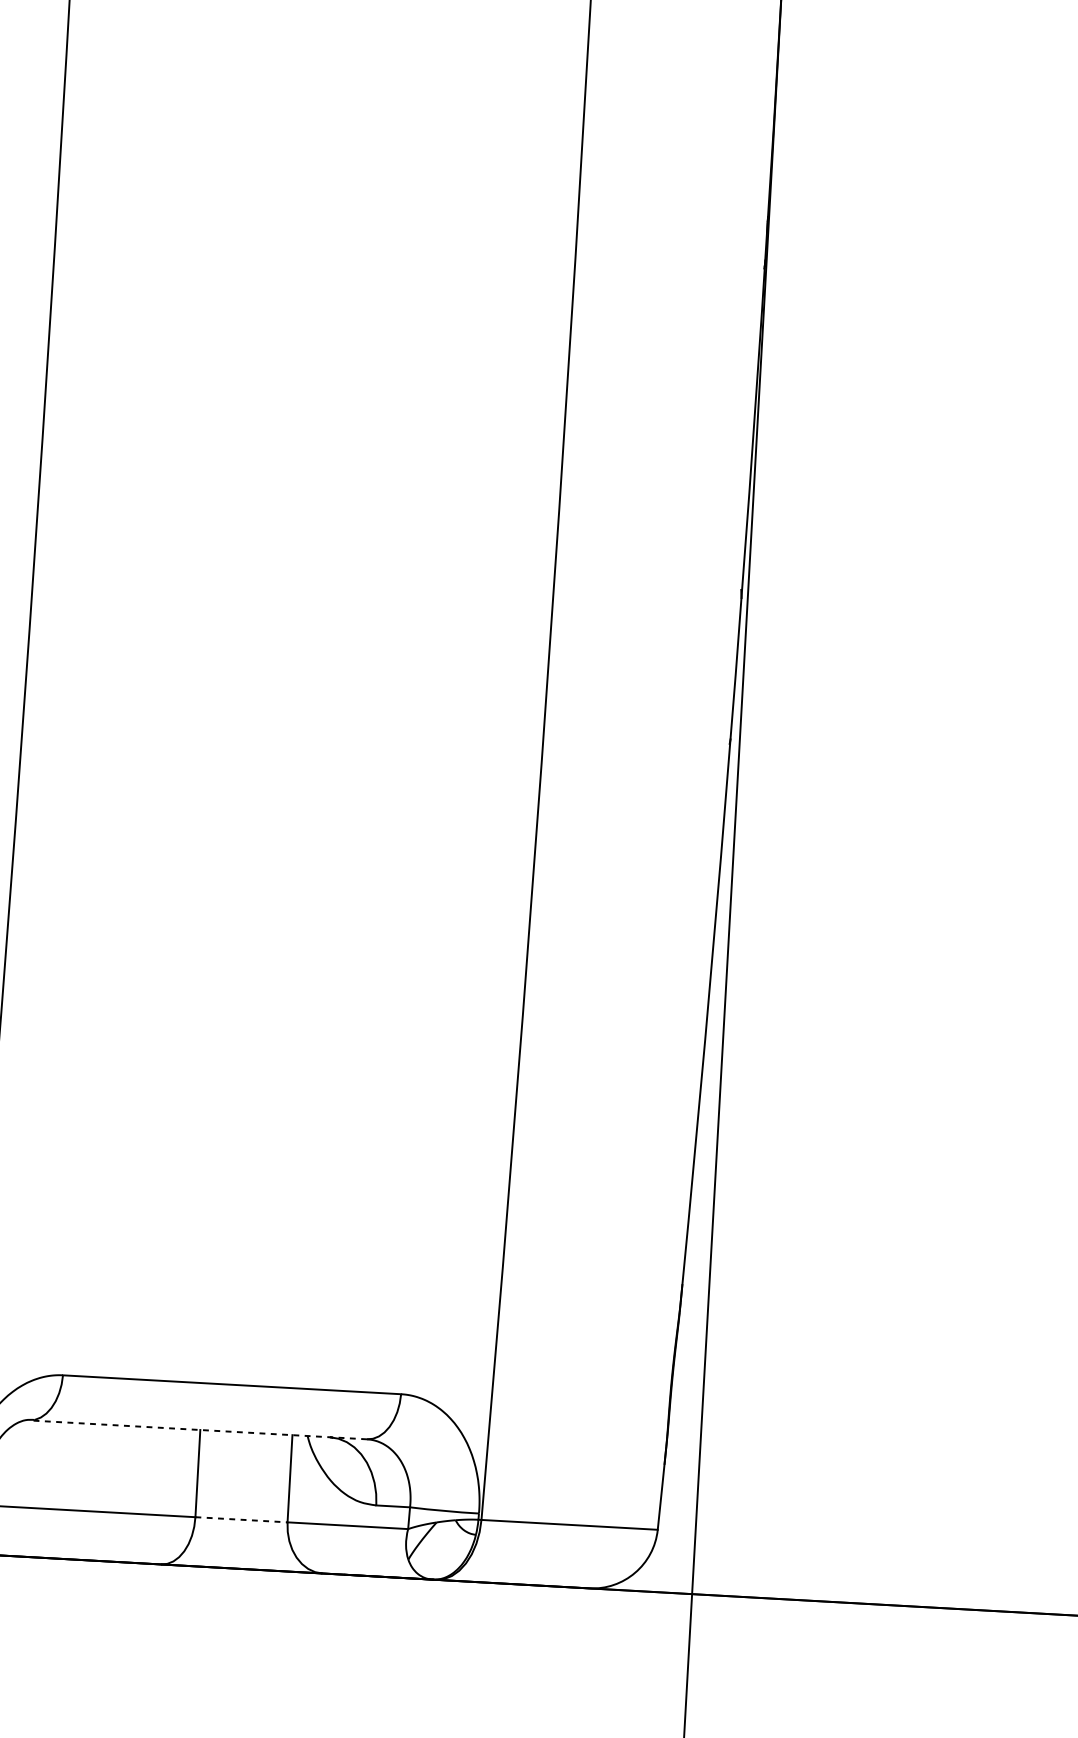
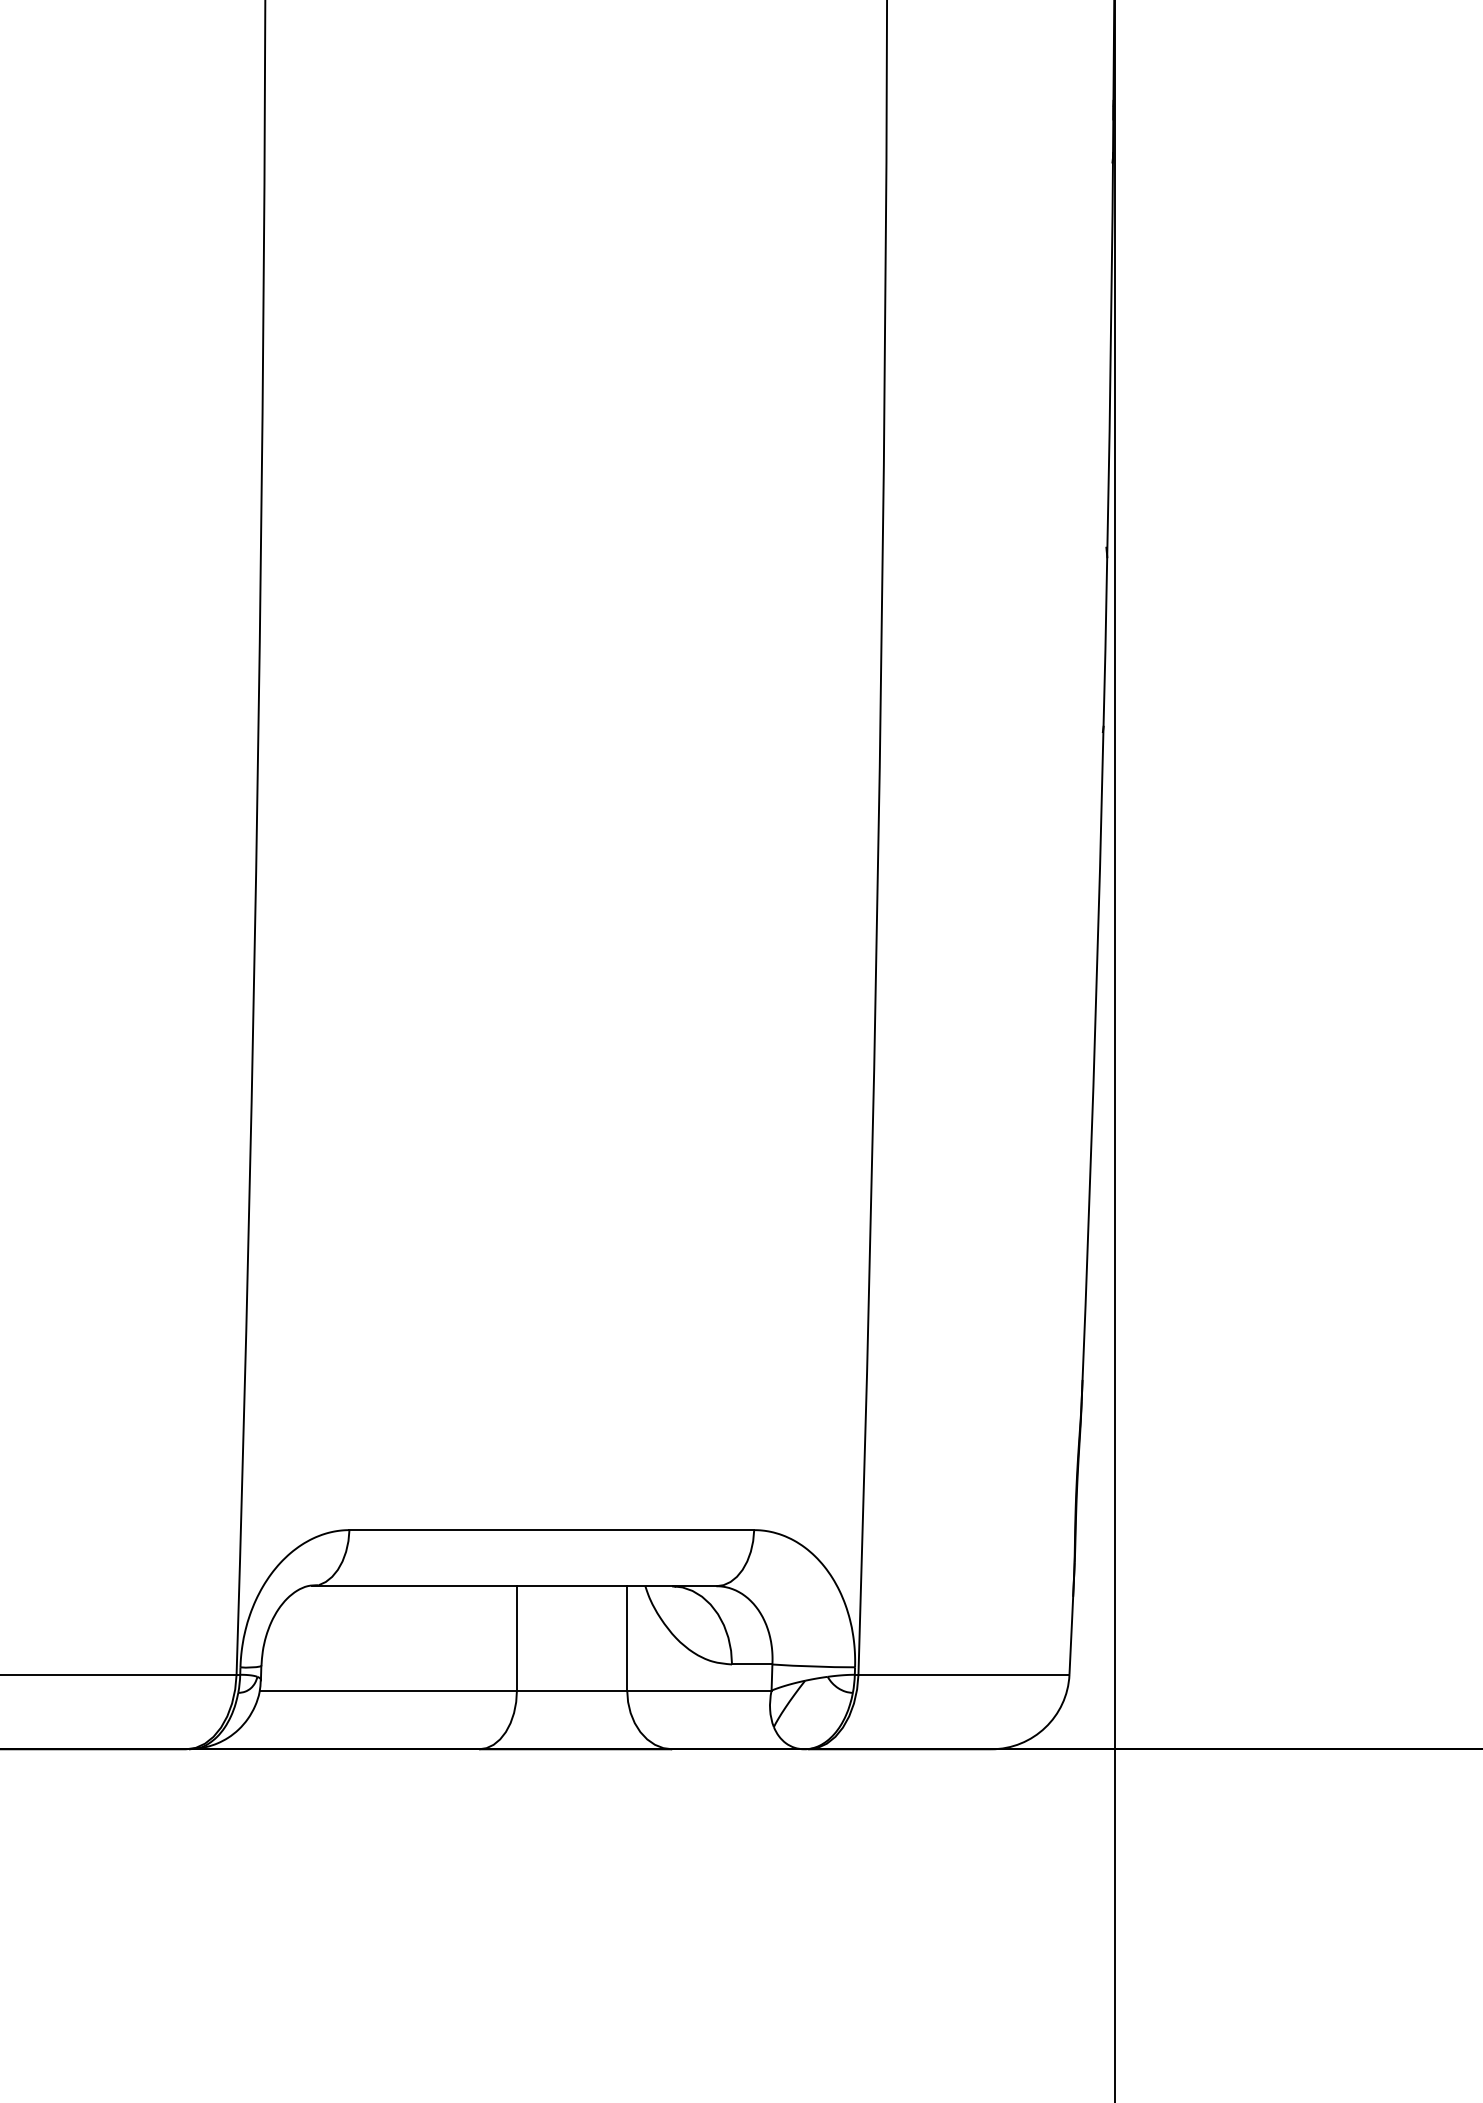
line: (197, 1430) -> (513, 1586), dashed -> solid
line: (241, 1519) -> (572, 1690), dashed -> solid

